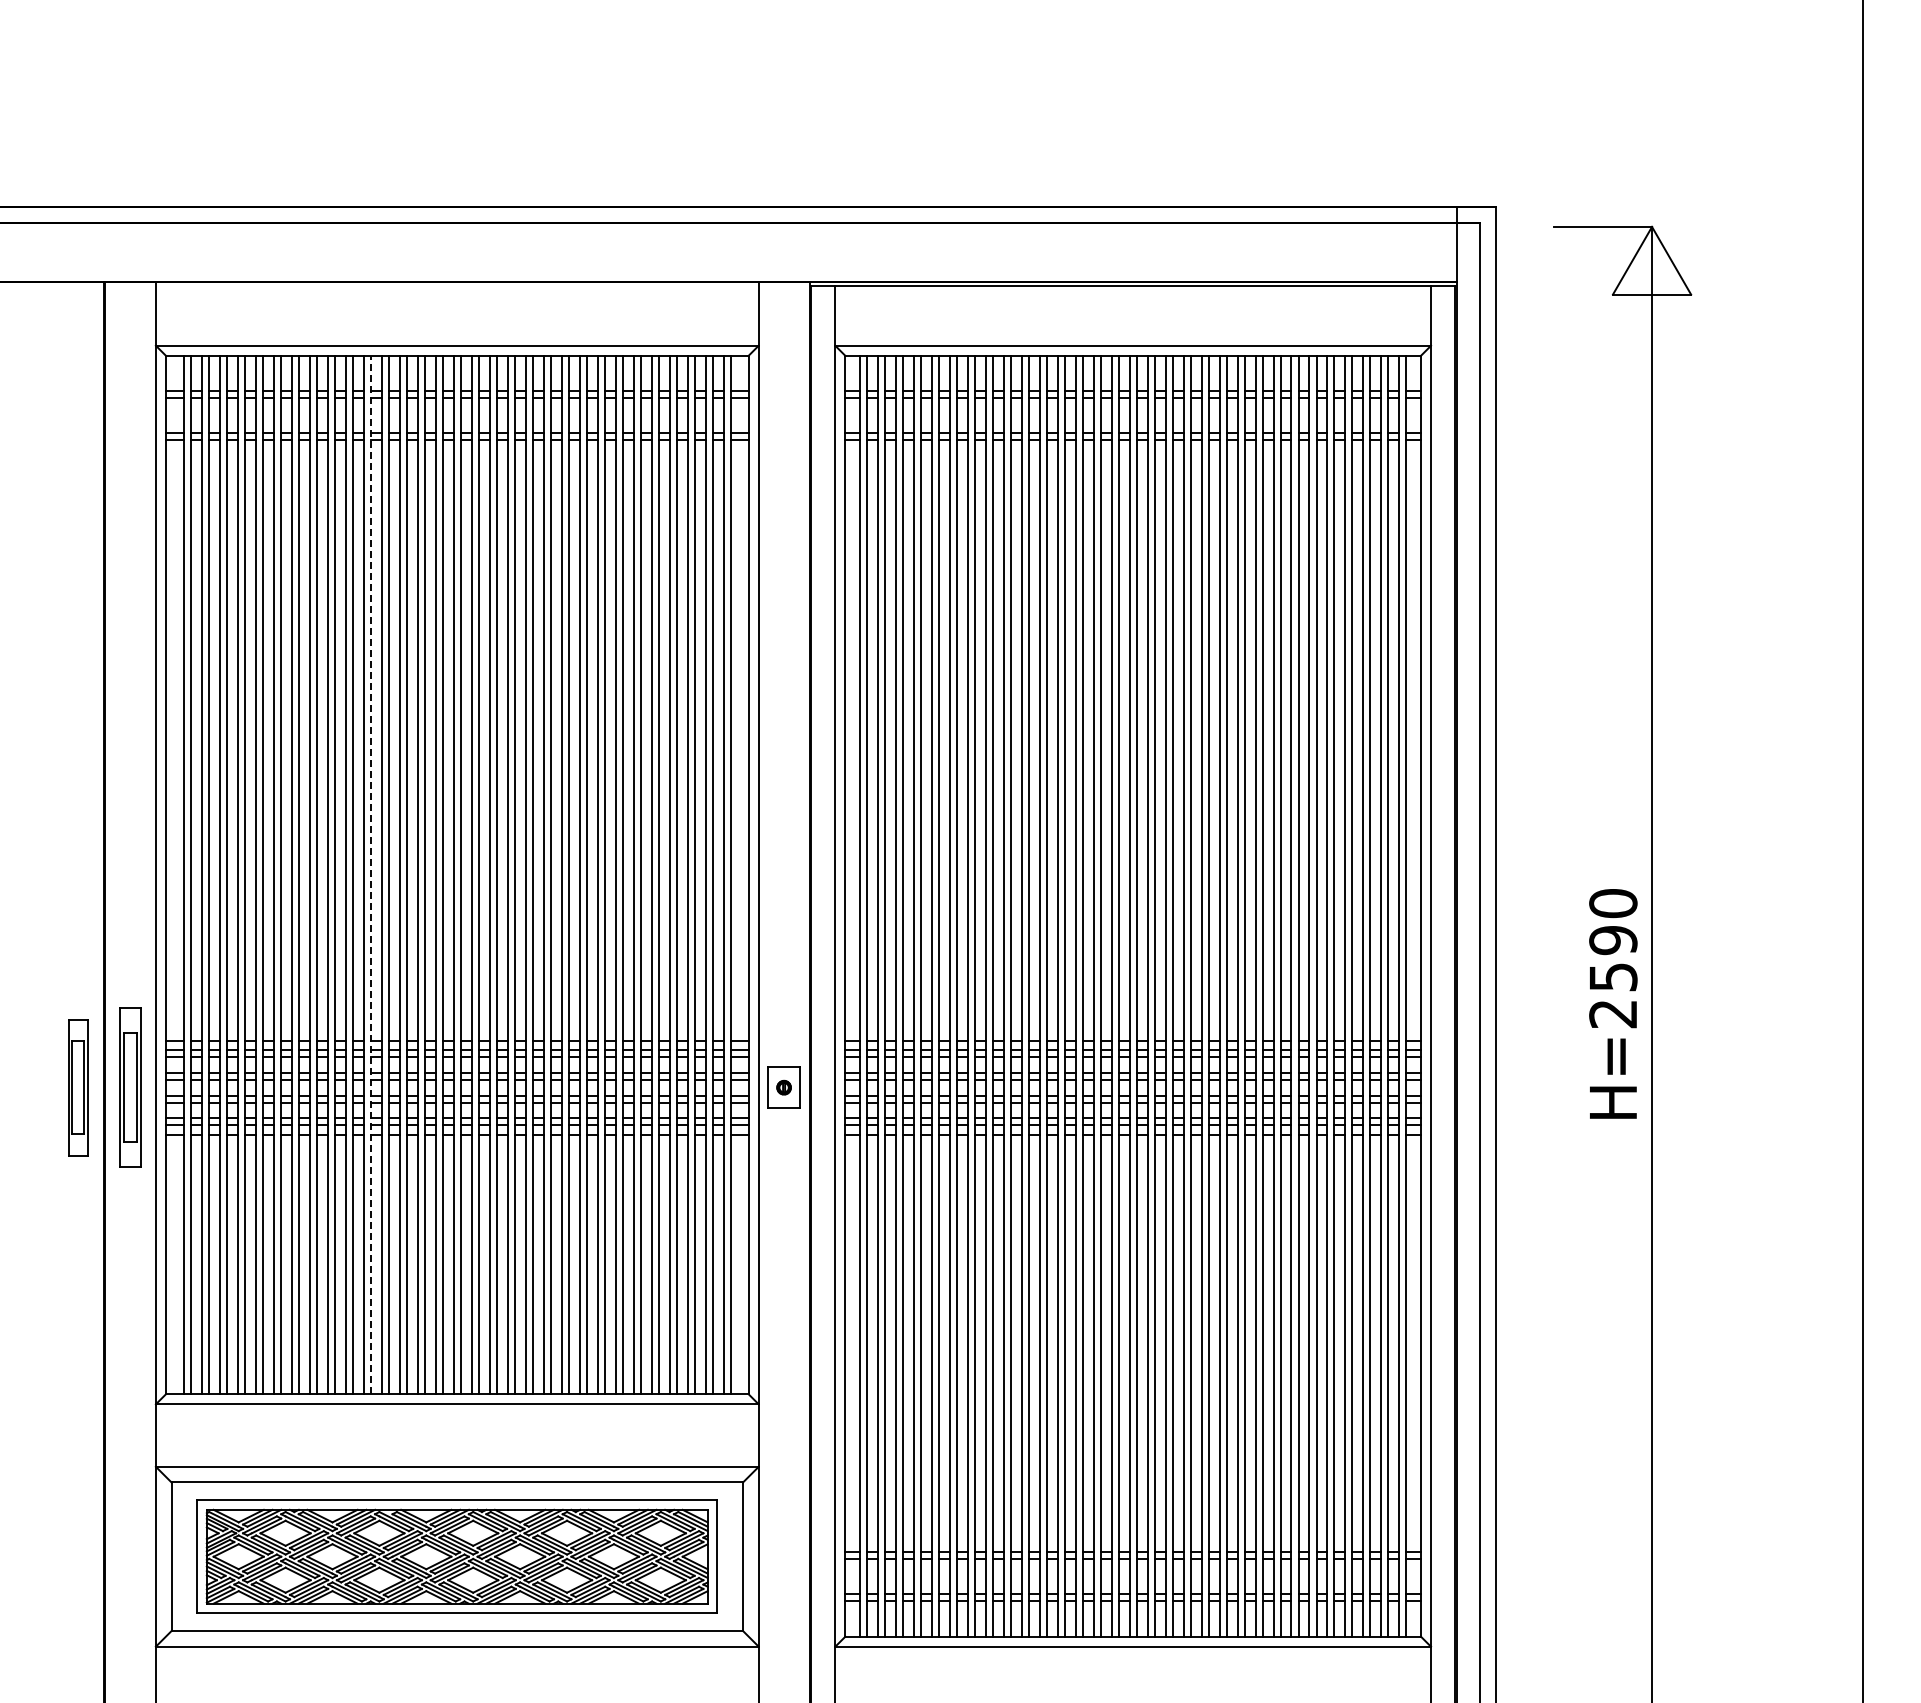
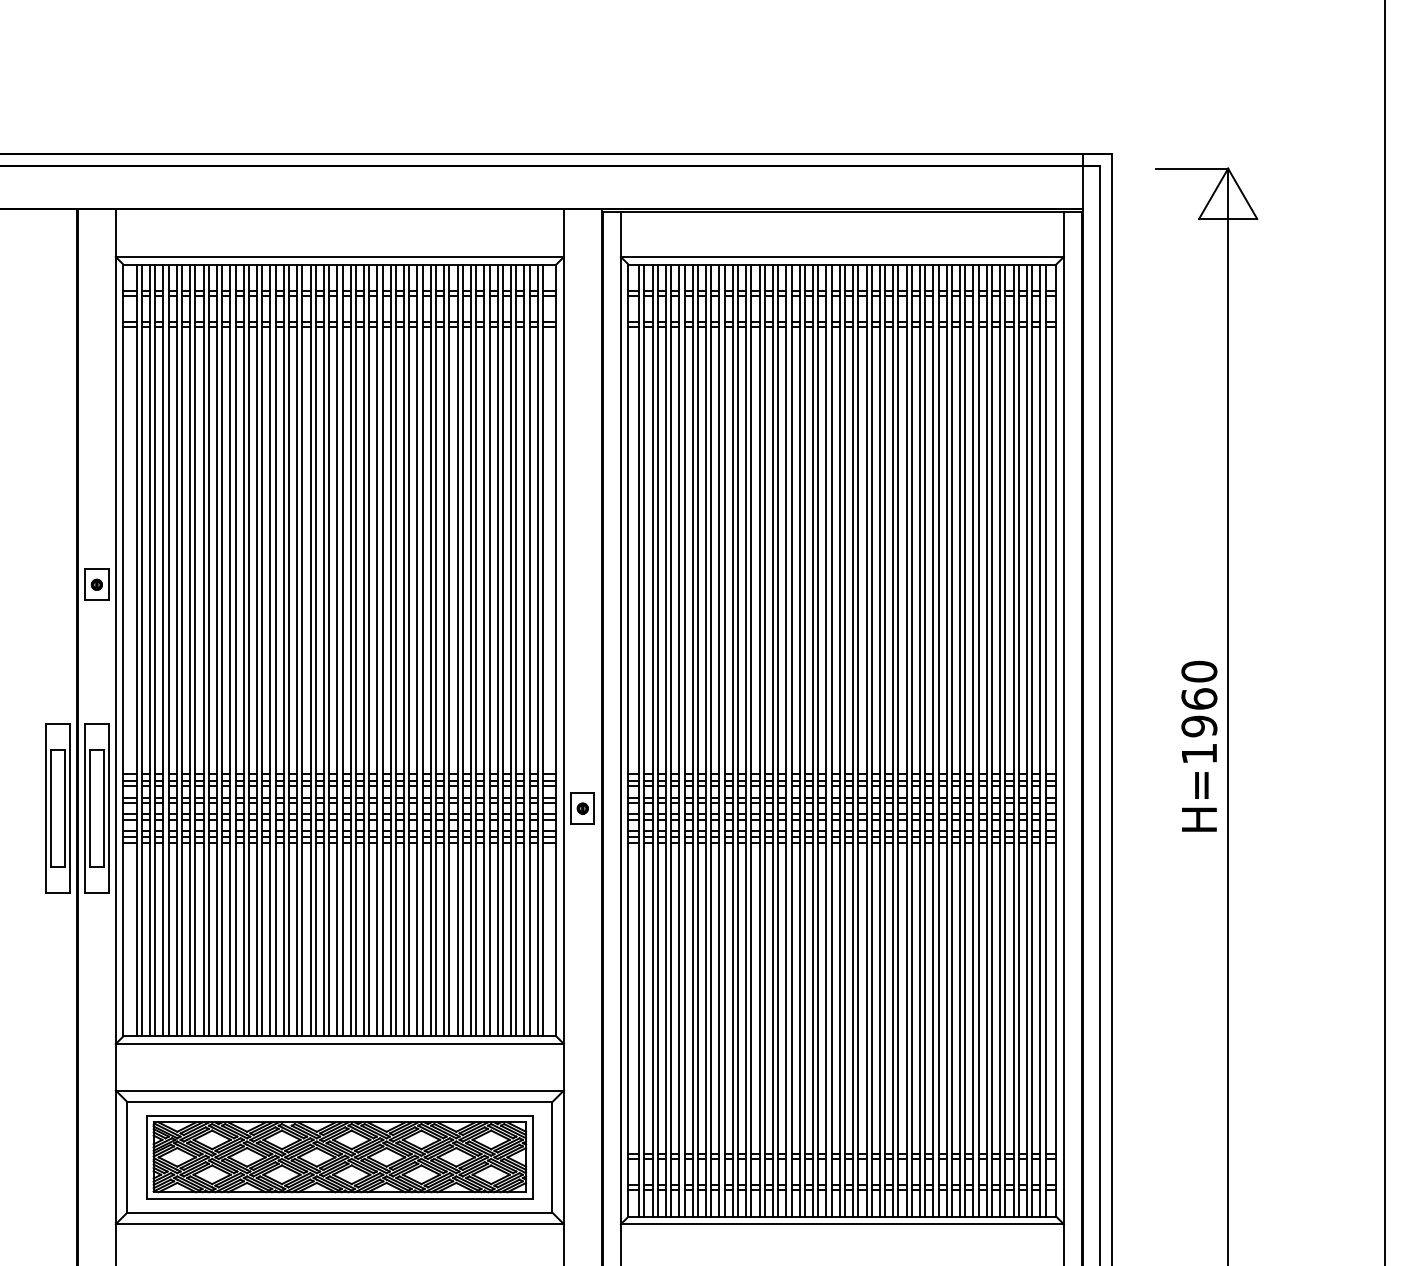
part: (130, 786) -> (96, 584), added
line: (370, 874) -> (275, 650), dashed -> solid
text: (1613, 976) -> (1199, 725), H=2590 -> H=1960
part: (78, 1087) -> (58, 808), size x1.67
part: (130, 1087) -> (96, 808), size x1.43

